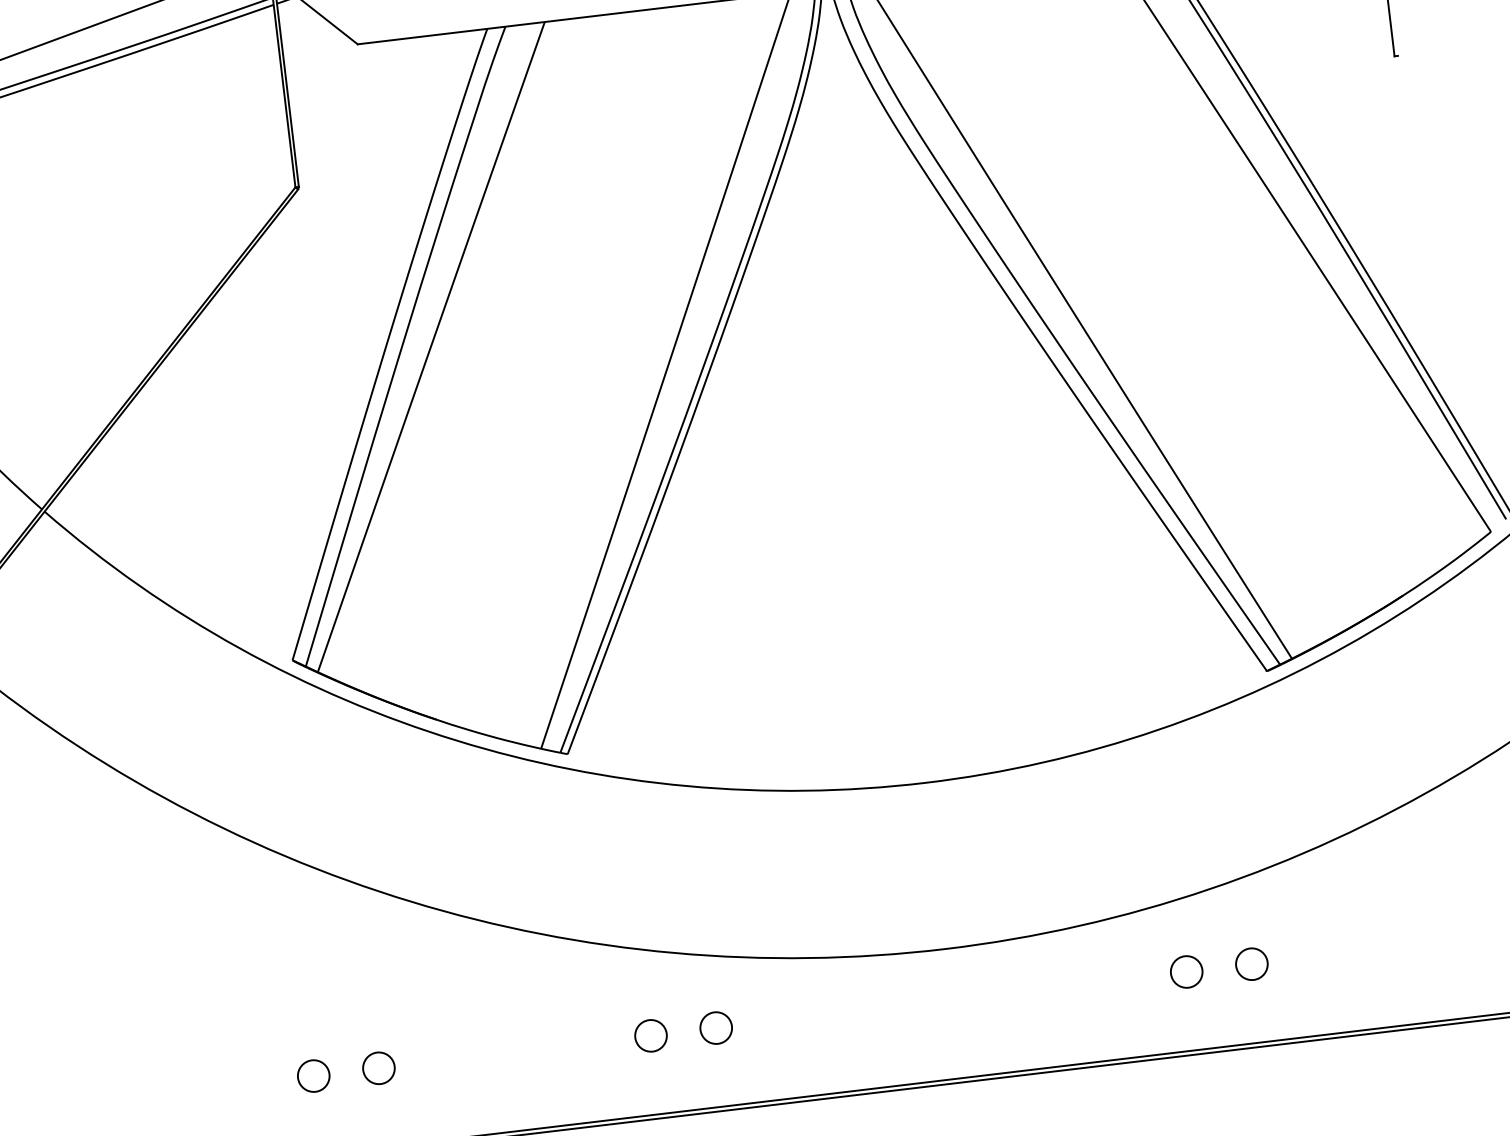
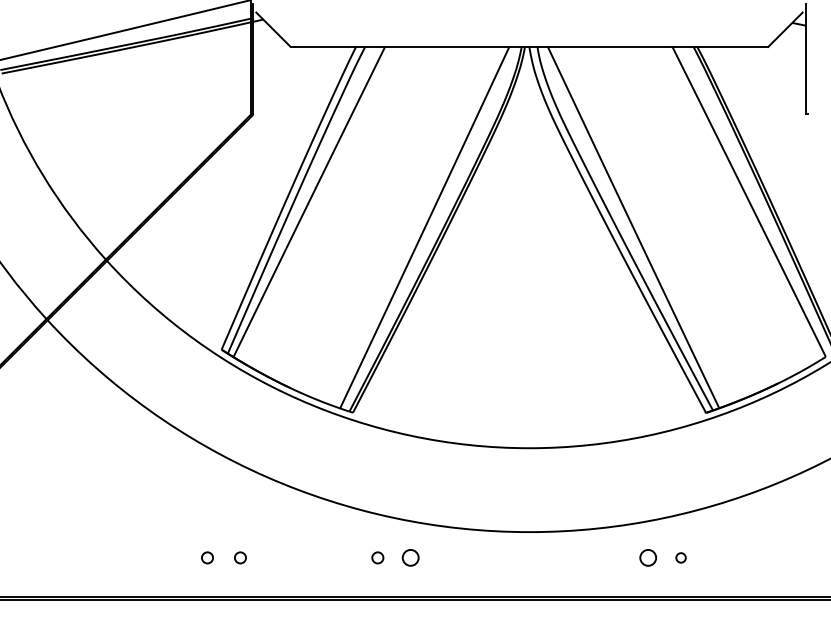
circle: (1250, 963) -> (680, 557), size x0.6
circle: (650, 1035) -> (377, 557), size x0.7
circle: (378, 1067) -> (240, 557), size x0.7
circle: (313, 1075) -> (207, 557), size x0.7

